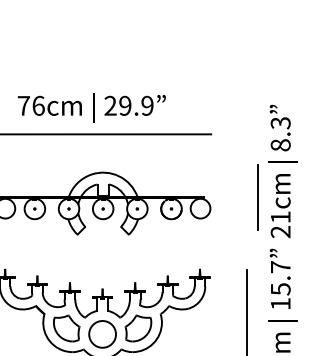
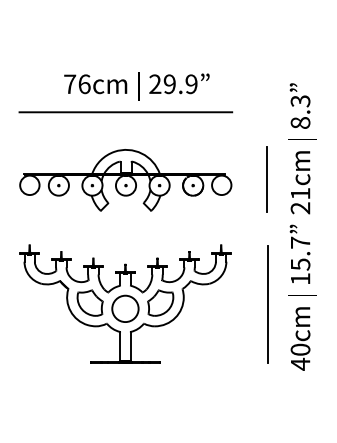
text: (91, 108) -> (136, 86), moved
line: (257, 197) -> (266, 179), moved

